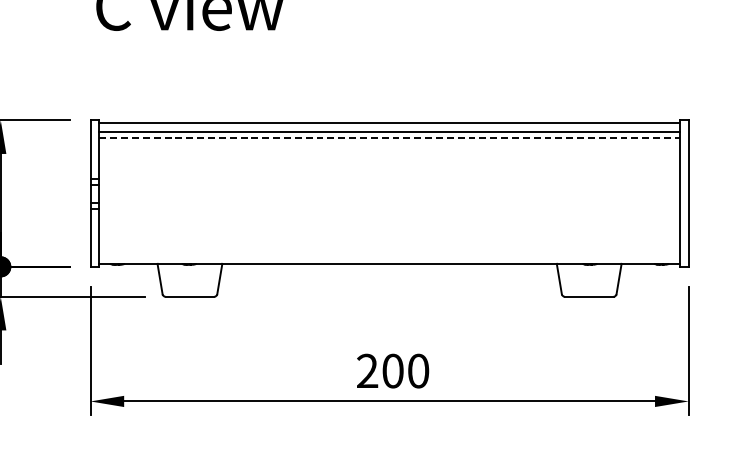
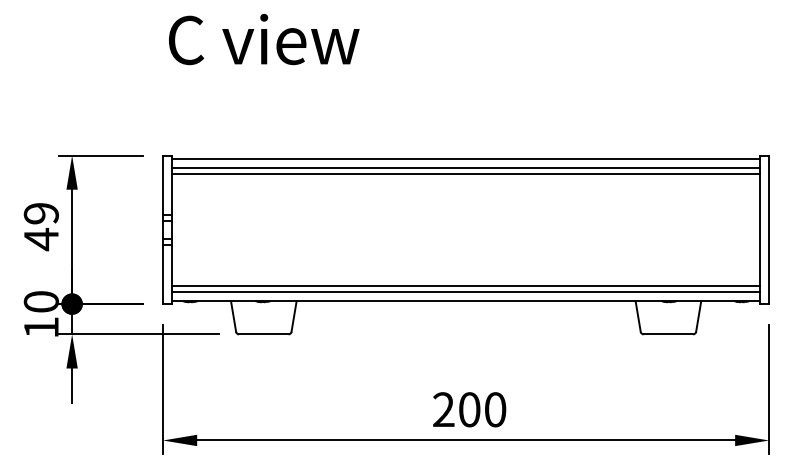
line: (389, 137) -> (466, 173), dashed -> solid
line: (389, 248) -> (466, 285), added
line: (389, 254) -> (466, 291), added

